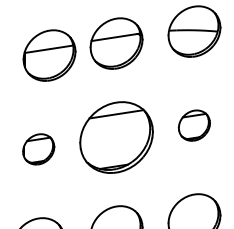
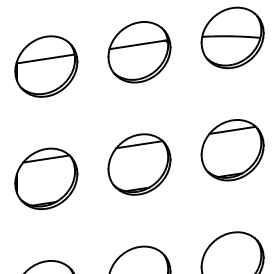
part: (49, 55) -> (46, 66), moved
part: (194, 125) -> (232, 150), size x1.67
part: (116, 137) -> (139, 164), size x0.71
part: (38, 149) -> (46, 178), size x1.67

